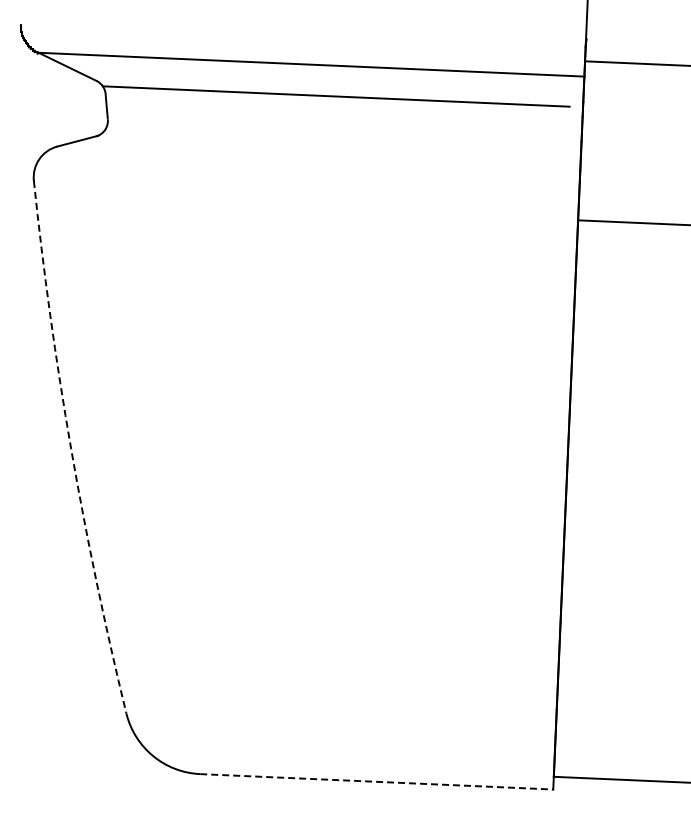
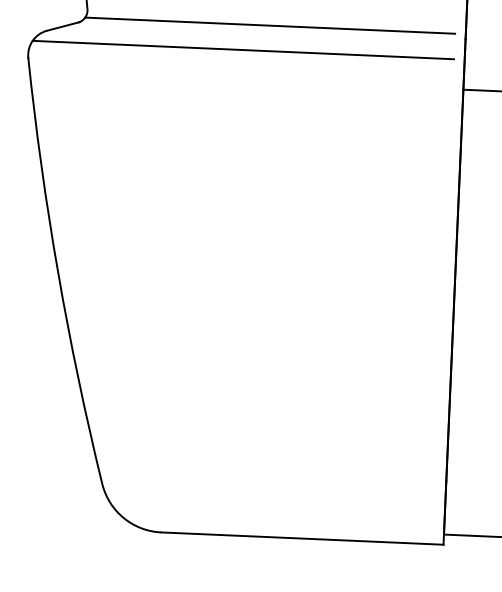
line: (336, 140) -> (270, 25), added
line: (302, 170) -> (243, 49), added
arc: (71, 448) -> (58, 272), dashed -> solid
line: (376, 781) -> (302, 538), dashed -> solid

